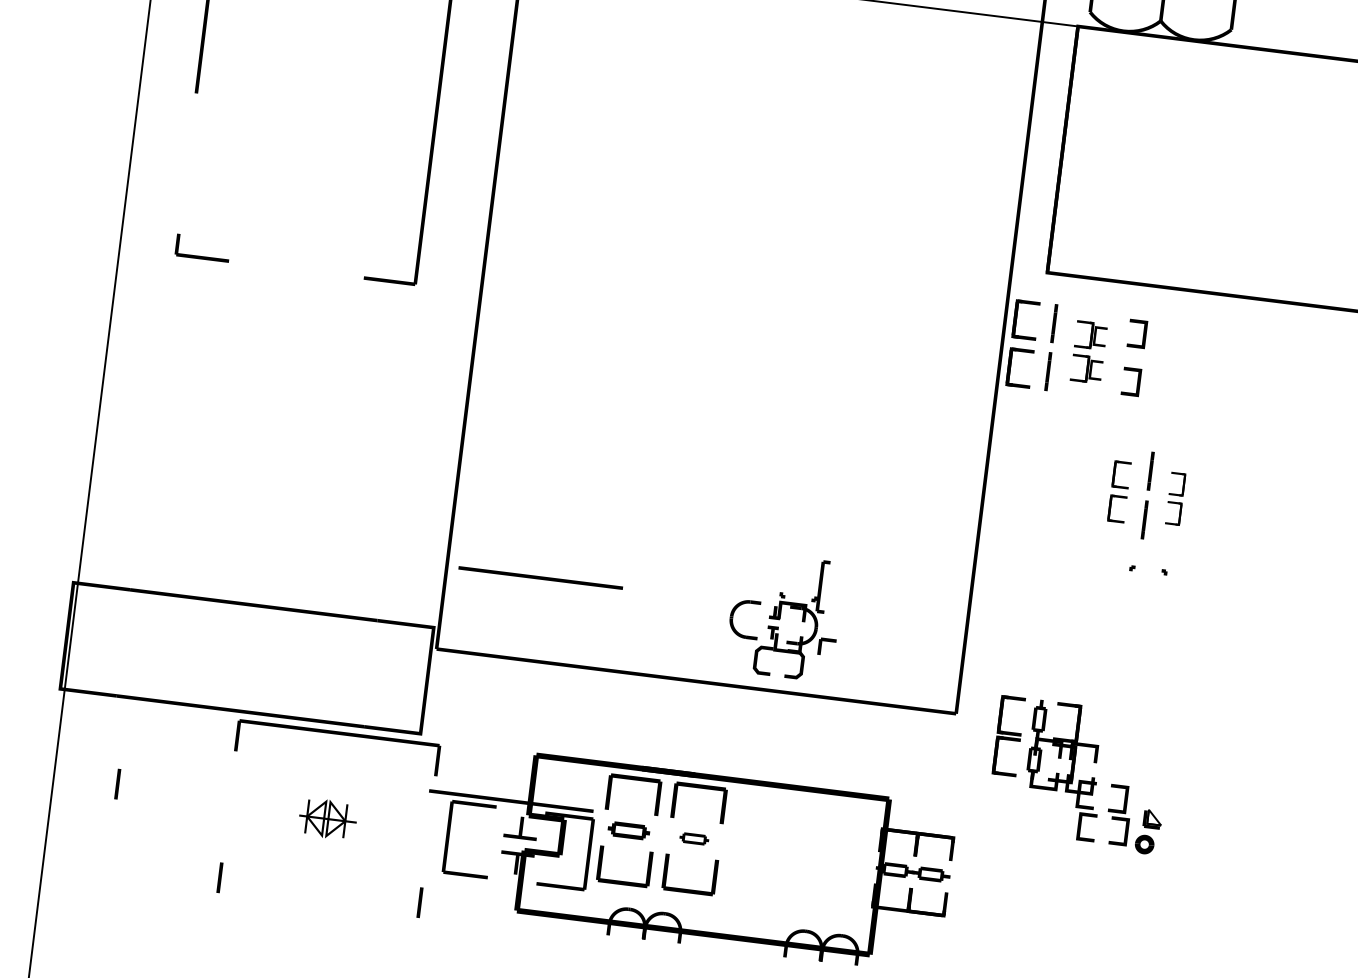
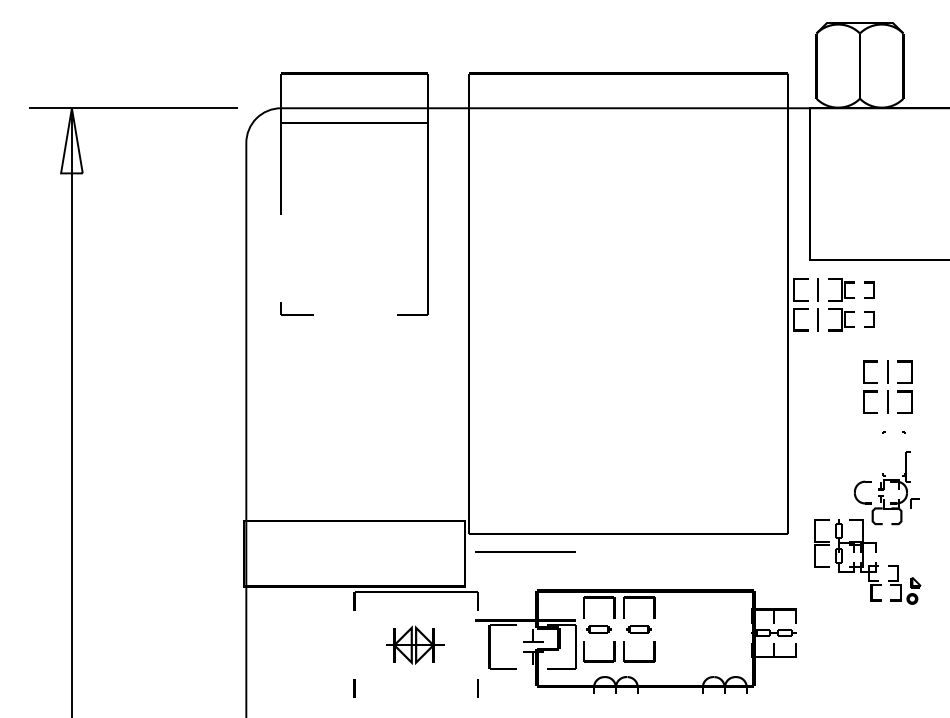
part: (1089, 351) -> (841, 304), size x1.43
part: (1119, 490) -> (870, 386), size x1.43
part: (1174, 497) -> (904, 386), size x1.67
line: (541, 577) -> (525, 551), moved
part: (783, 617) -> (886, 488), moved
line: (117, 783) -> (285, 639), removed
part: (327, 817) -> (415, 644), size x1.67
part: (693, 838) -> (638, 629), size x1.43

